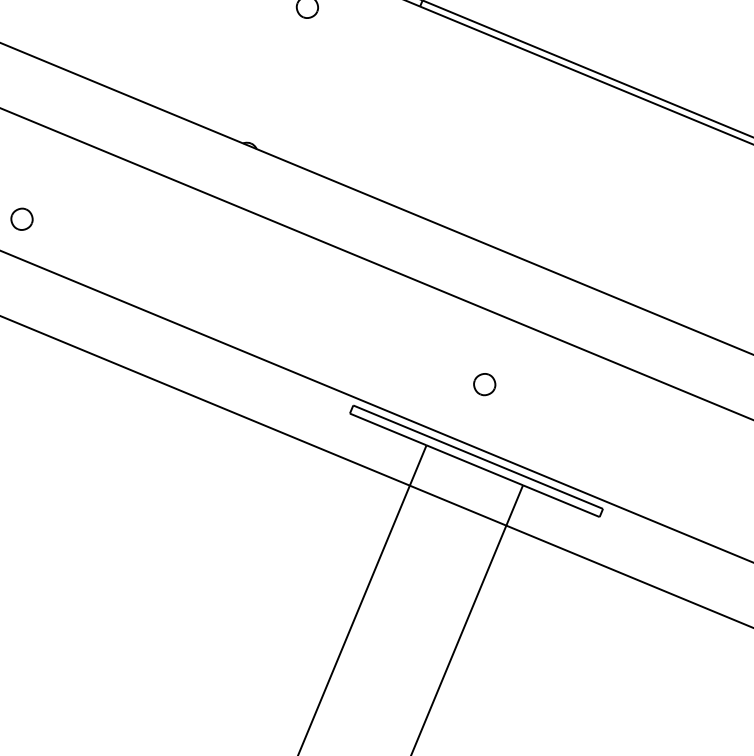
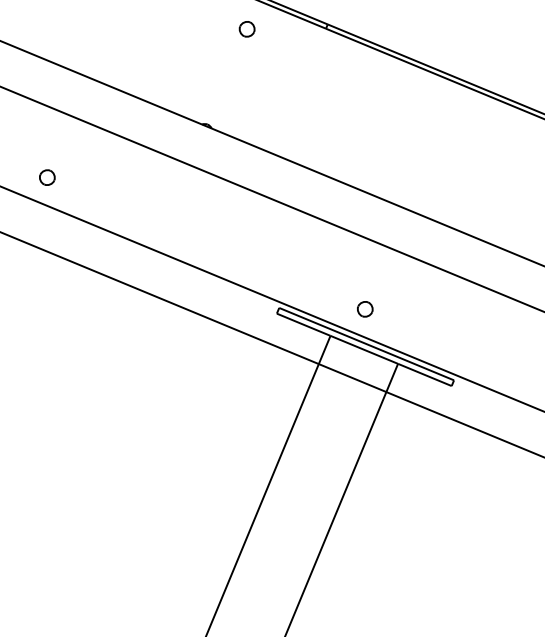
part: (485, 384) -> (365, 309), moved

